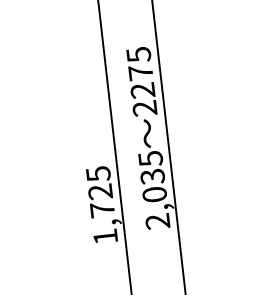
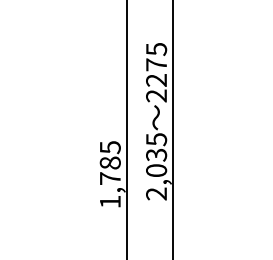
text: (99, 191) -> (109, 162), 1,725 -> 1,785

